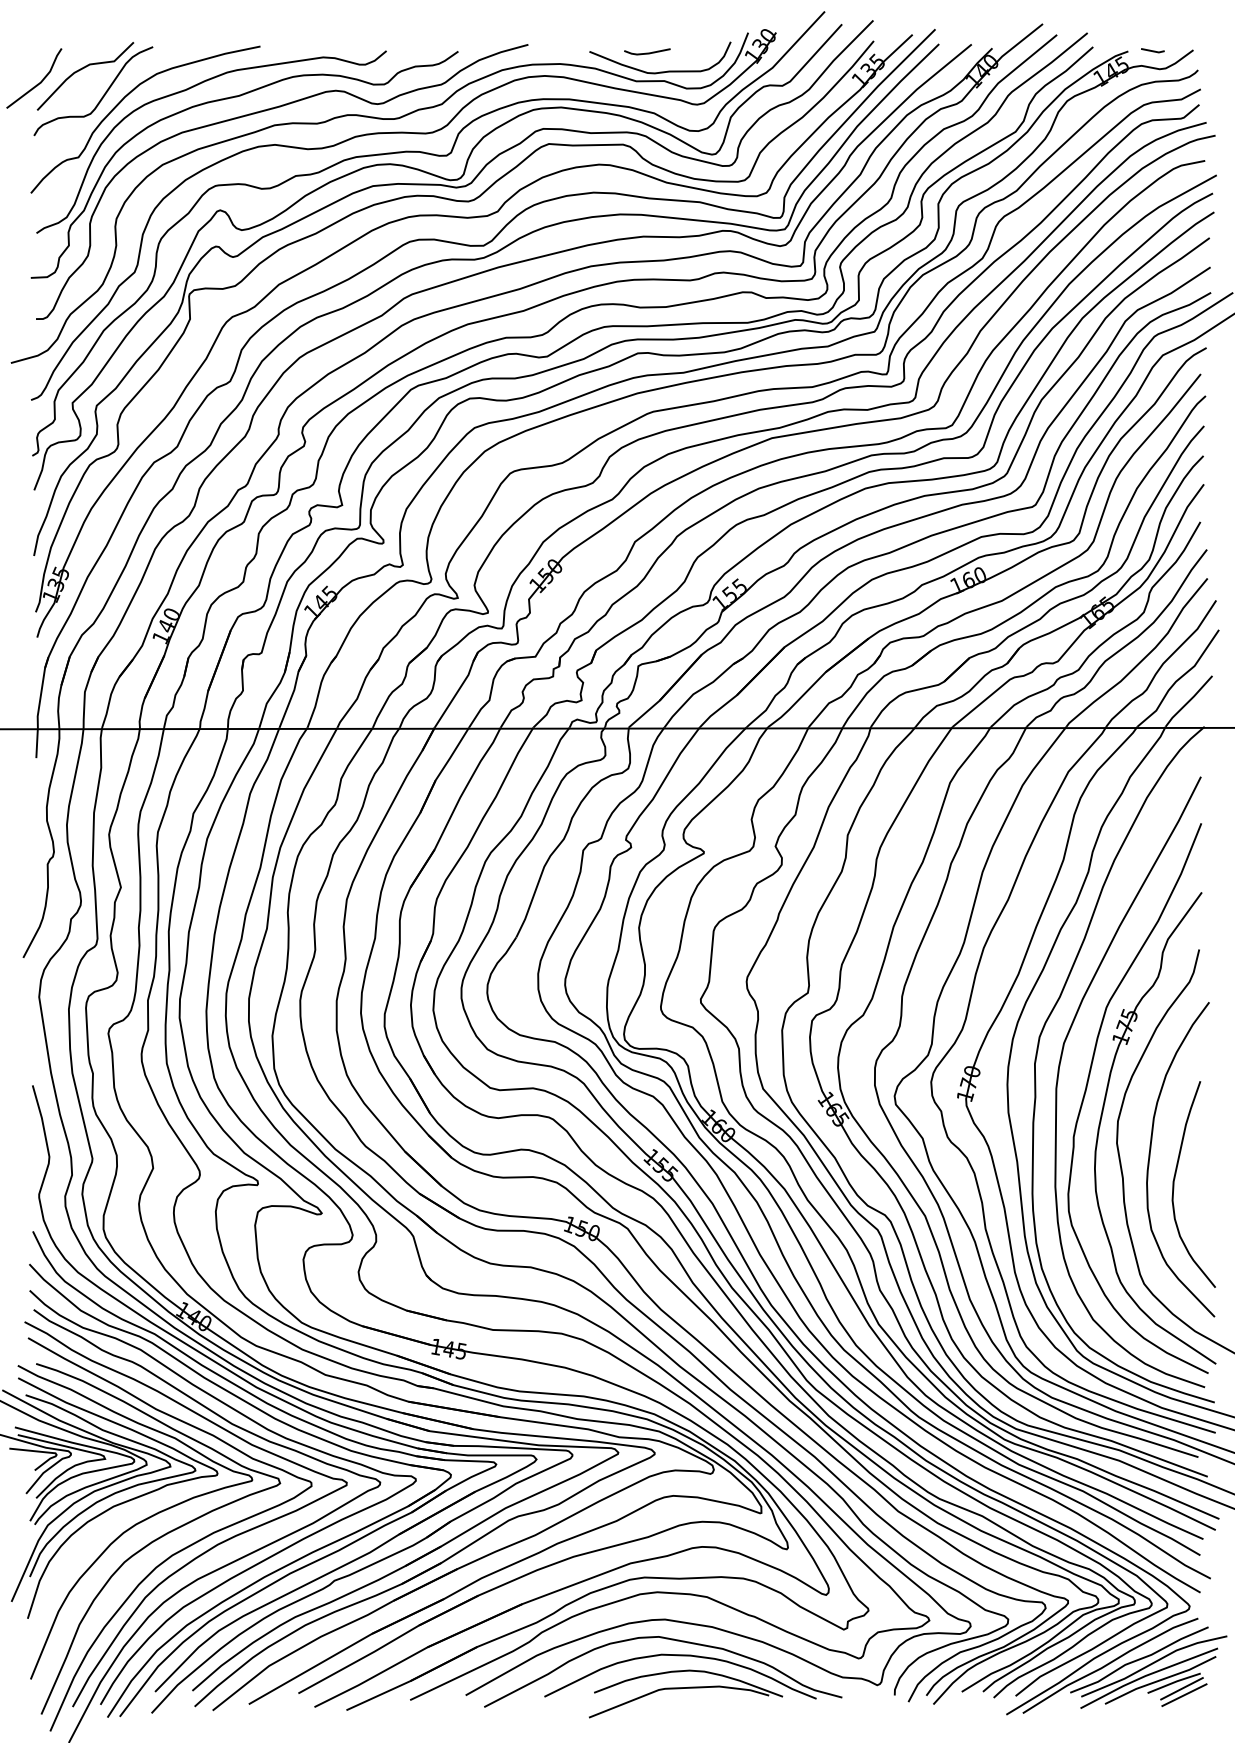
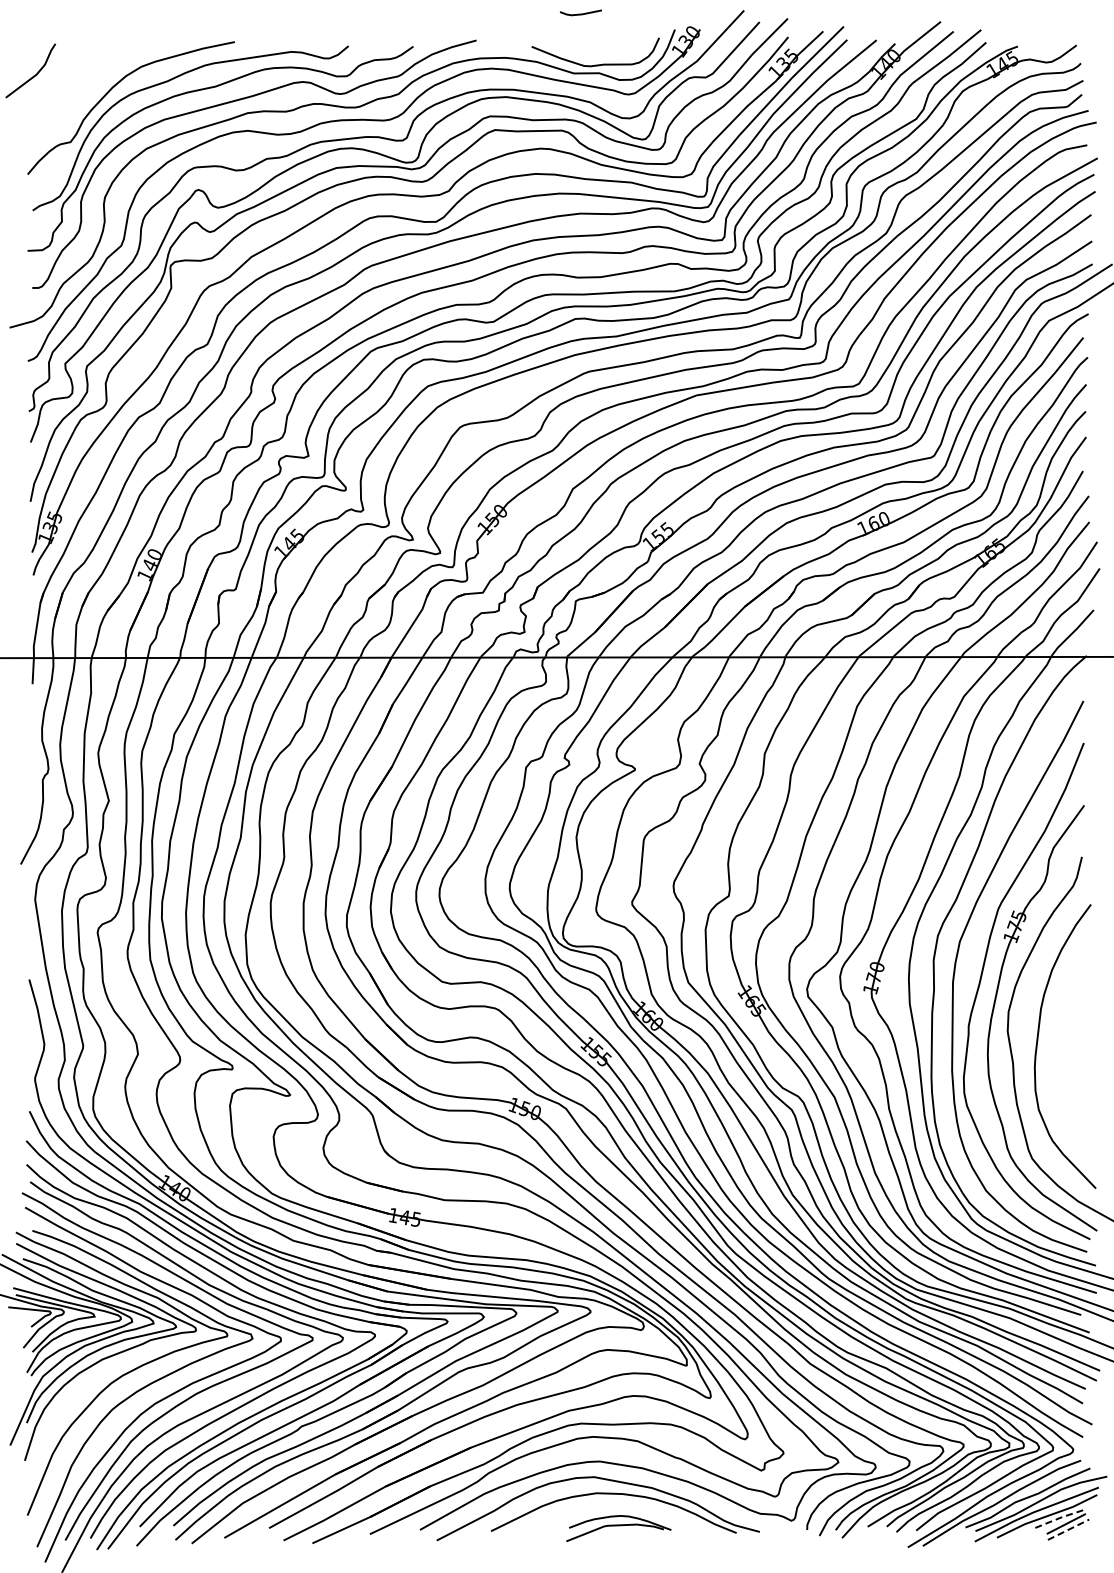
line: (1152, 50) -> (1039, 45), removed
line: (646, 52) -> (580, 13), moved
part: (103, 93) -> (93, 84), removed
curve: (1175, 1179) -> (1060, 1064), removed
line: (1175, 1681) -> (1060, 1517), solid -> dashed
part: (685, 1693) -> (618, 1528), size x0.6
line: (1185, 1694) -> (1069, 1529), solid -> dashed

